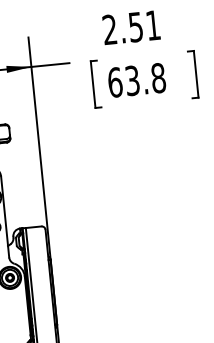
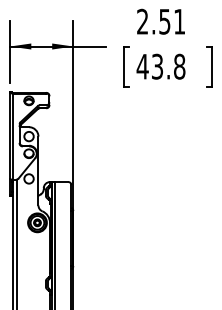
text: (114, 82) -> (142, 66), 63.8 -> 43.8

